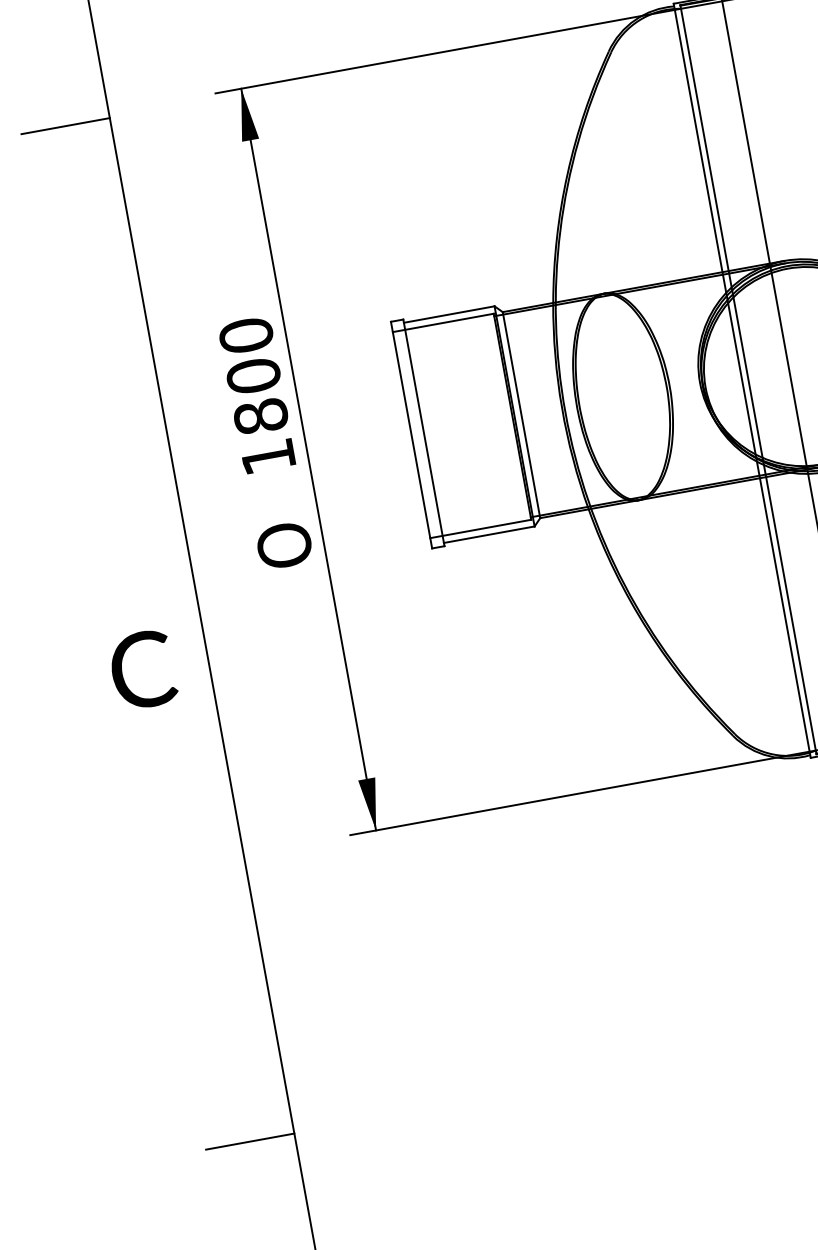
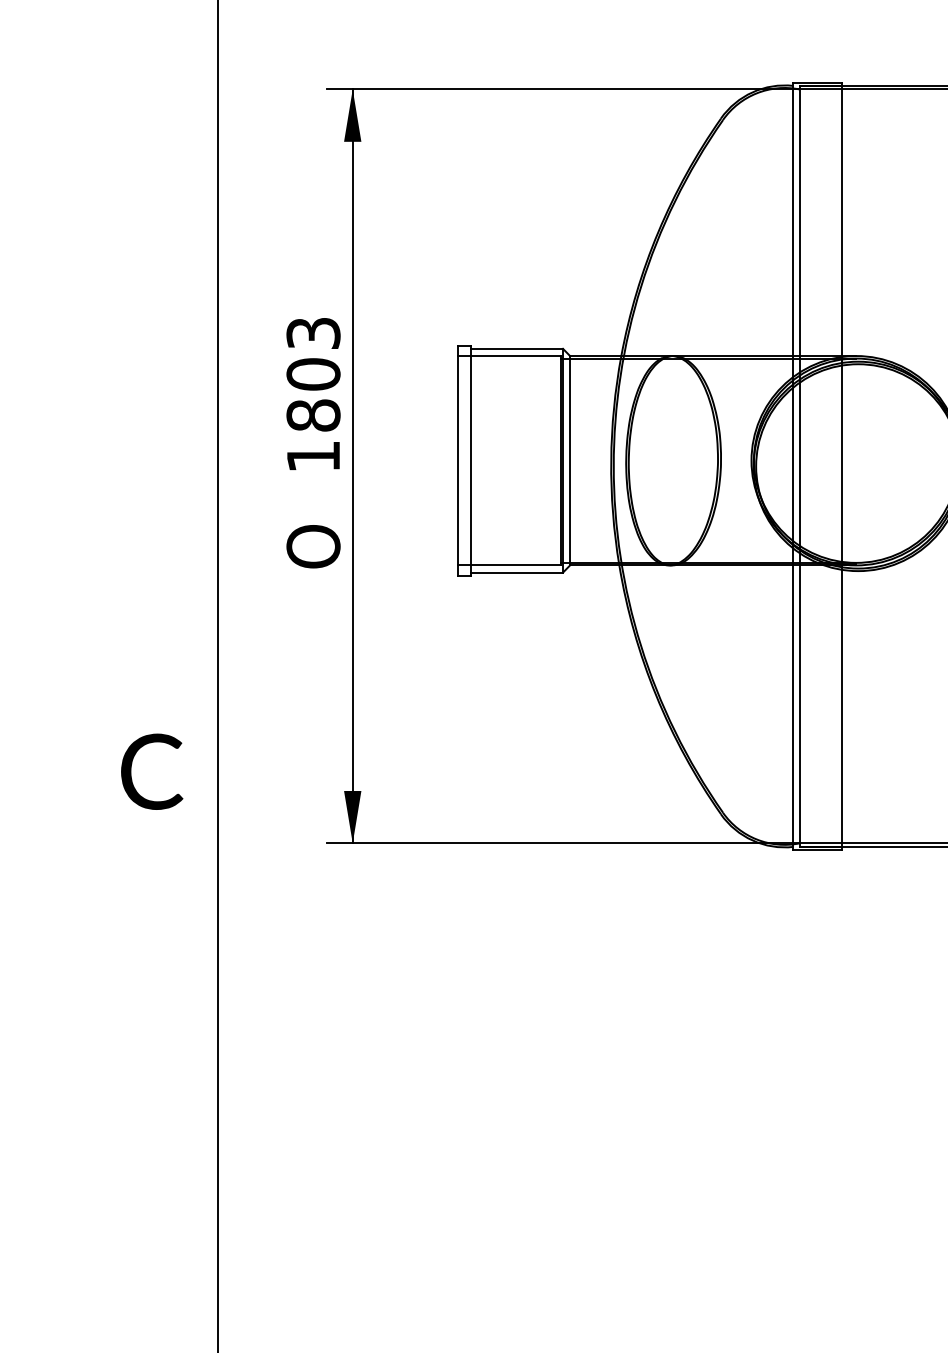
line: (65, 125) -> (173, 94), removed
text: (246, 335) -> (313, 333), 1800 -> 1803
text: (143, 669) -> (152, 771), moved
line: (250, 1141) -> (173, 1126), removed

